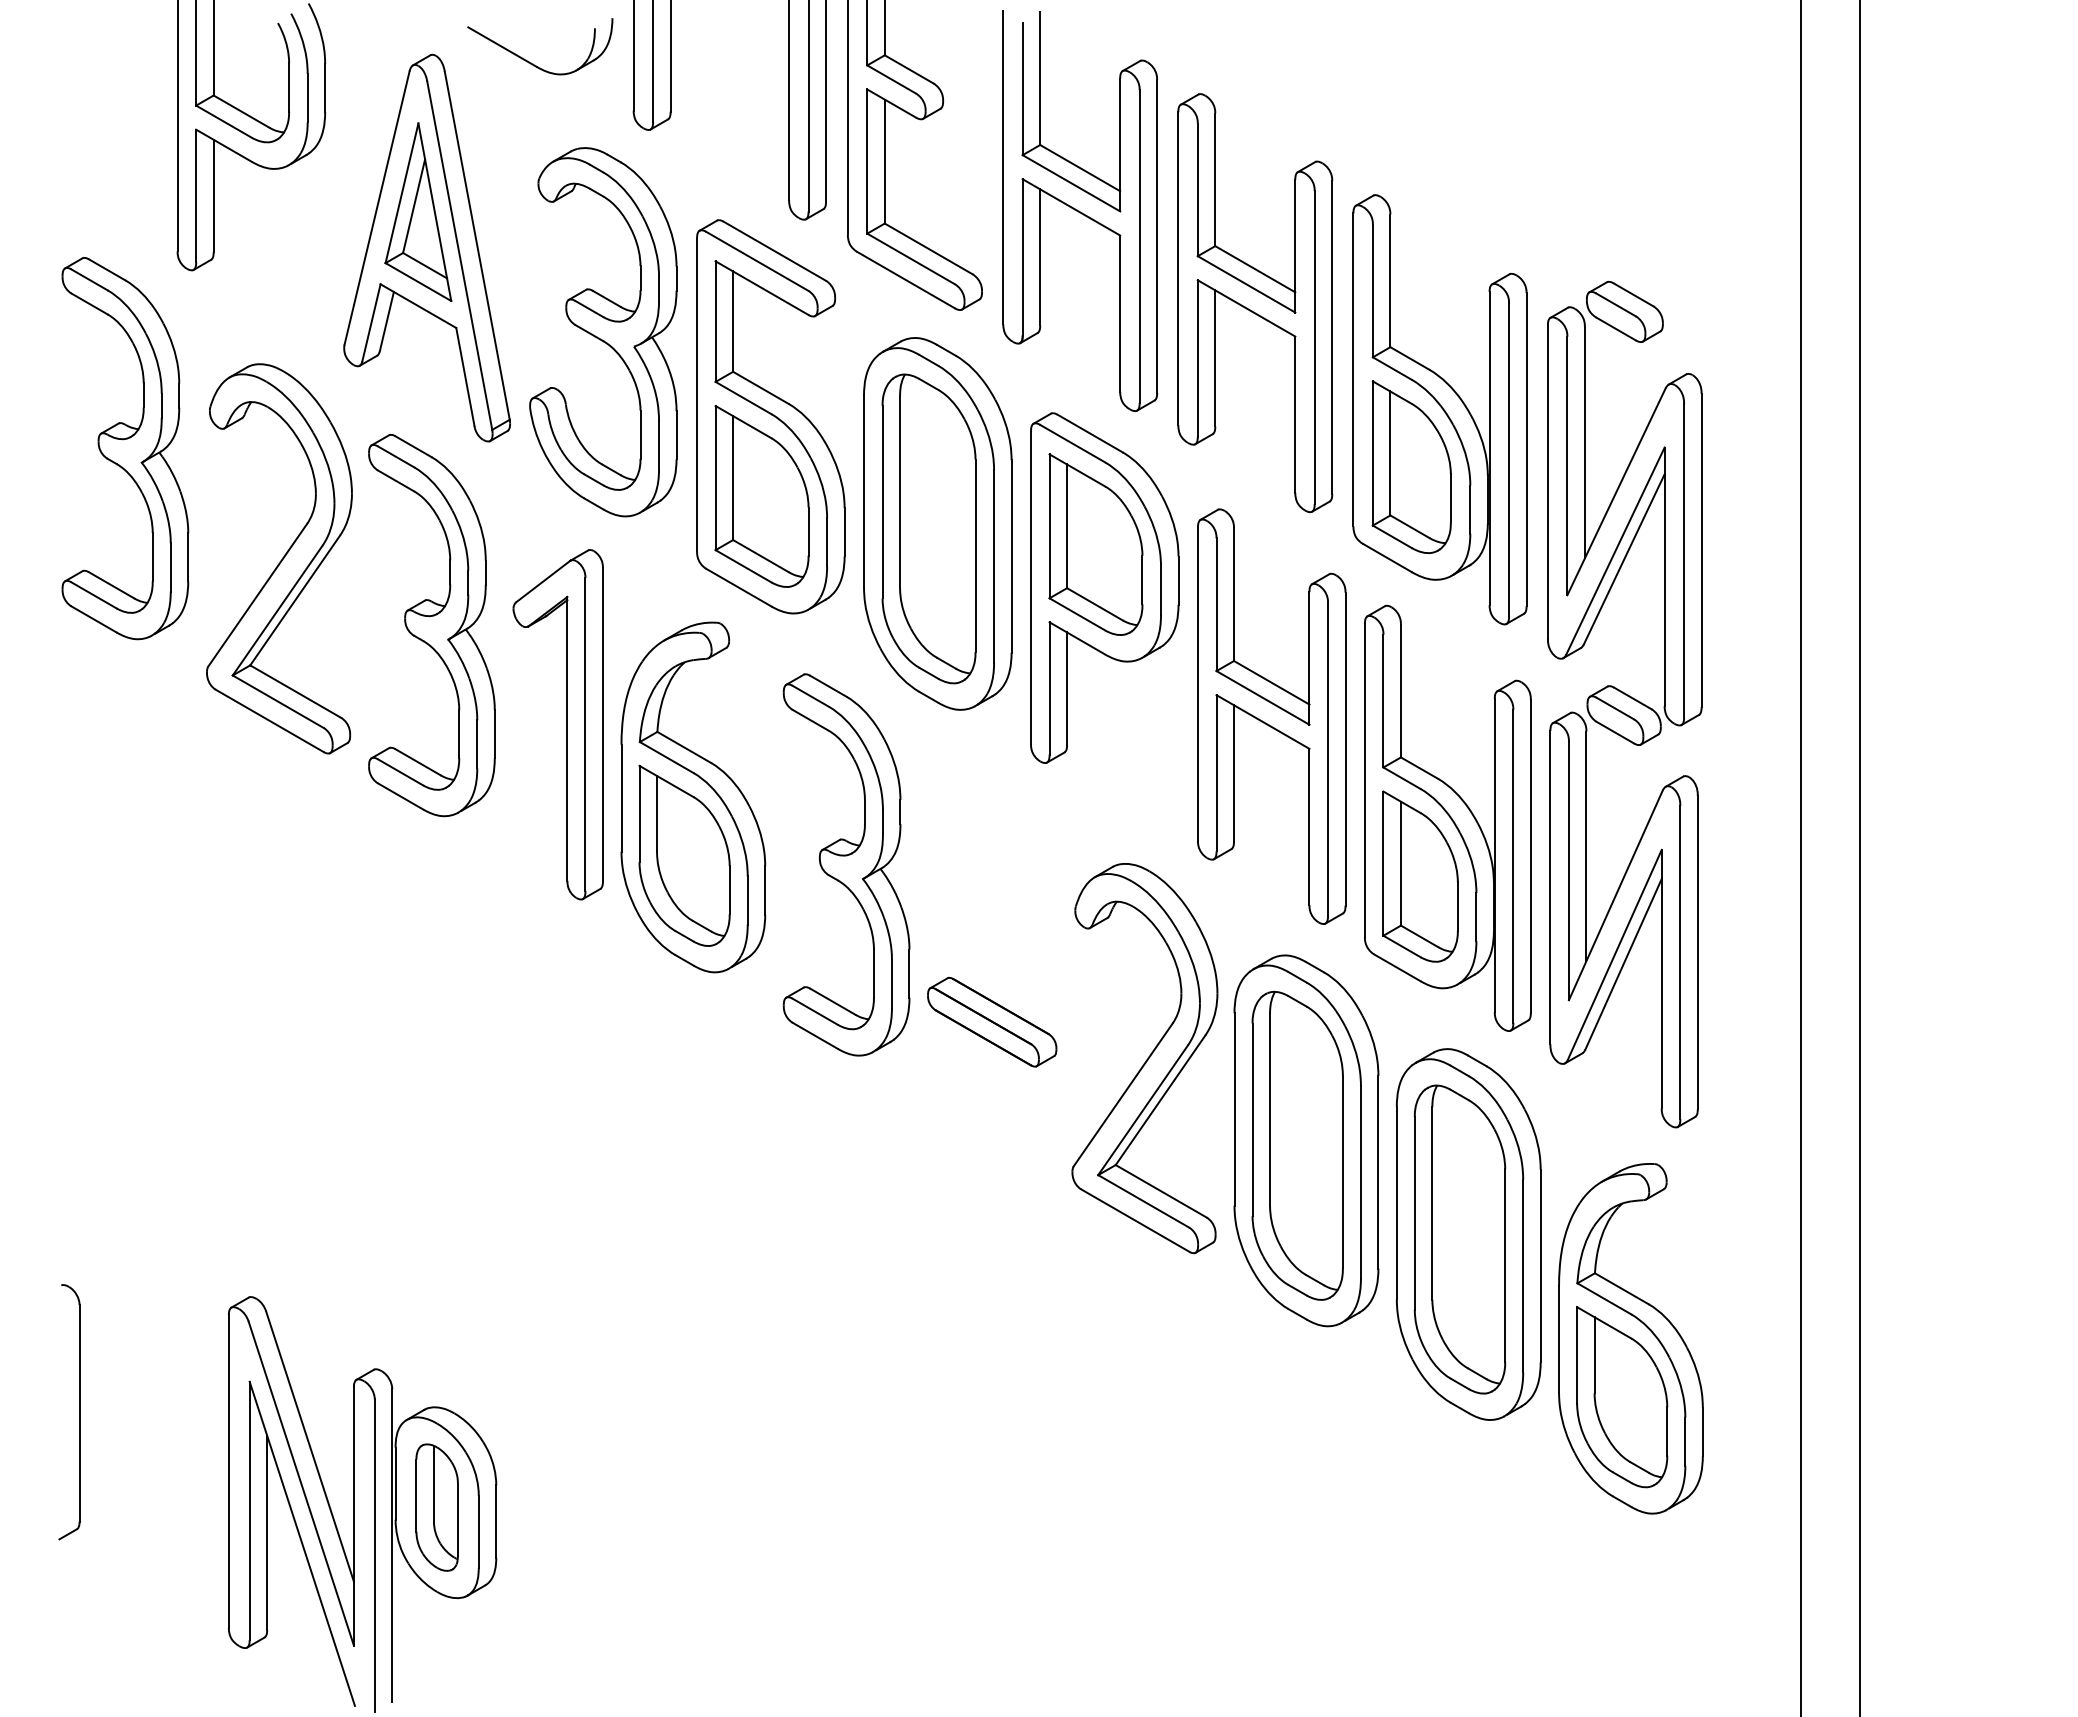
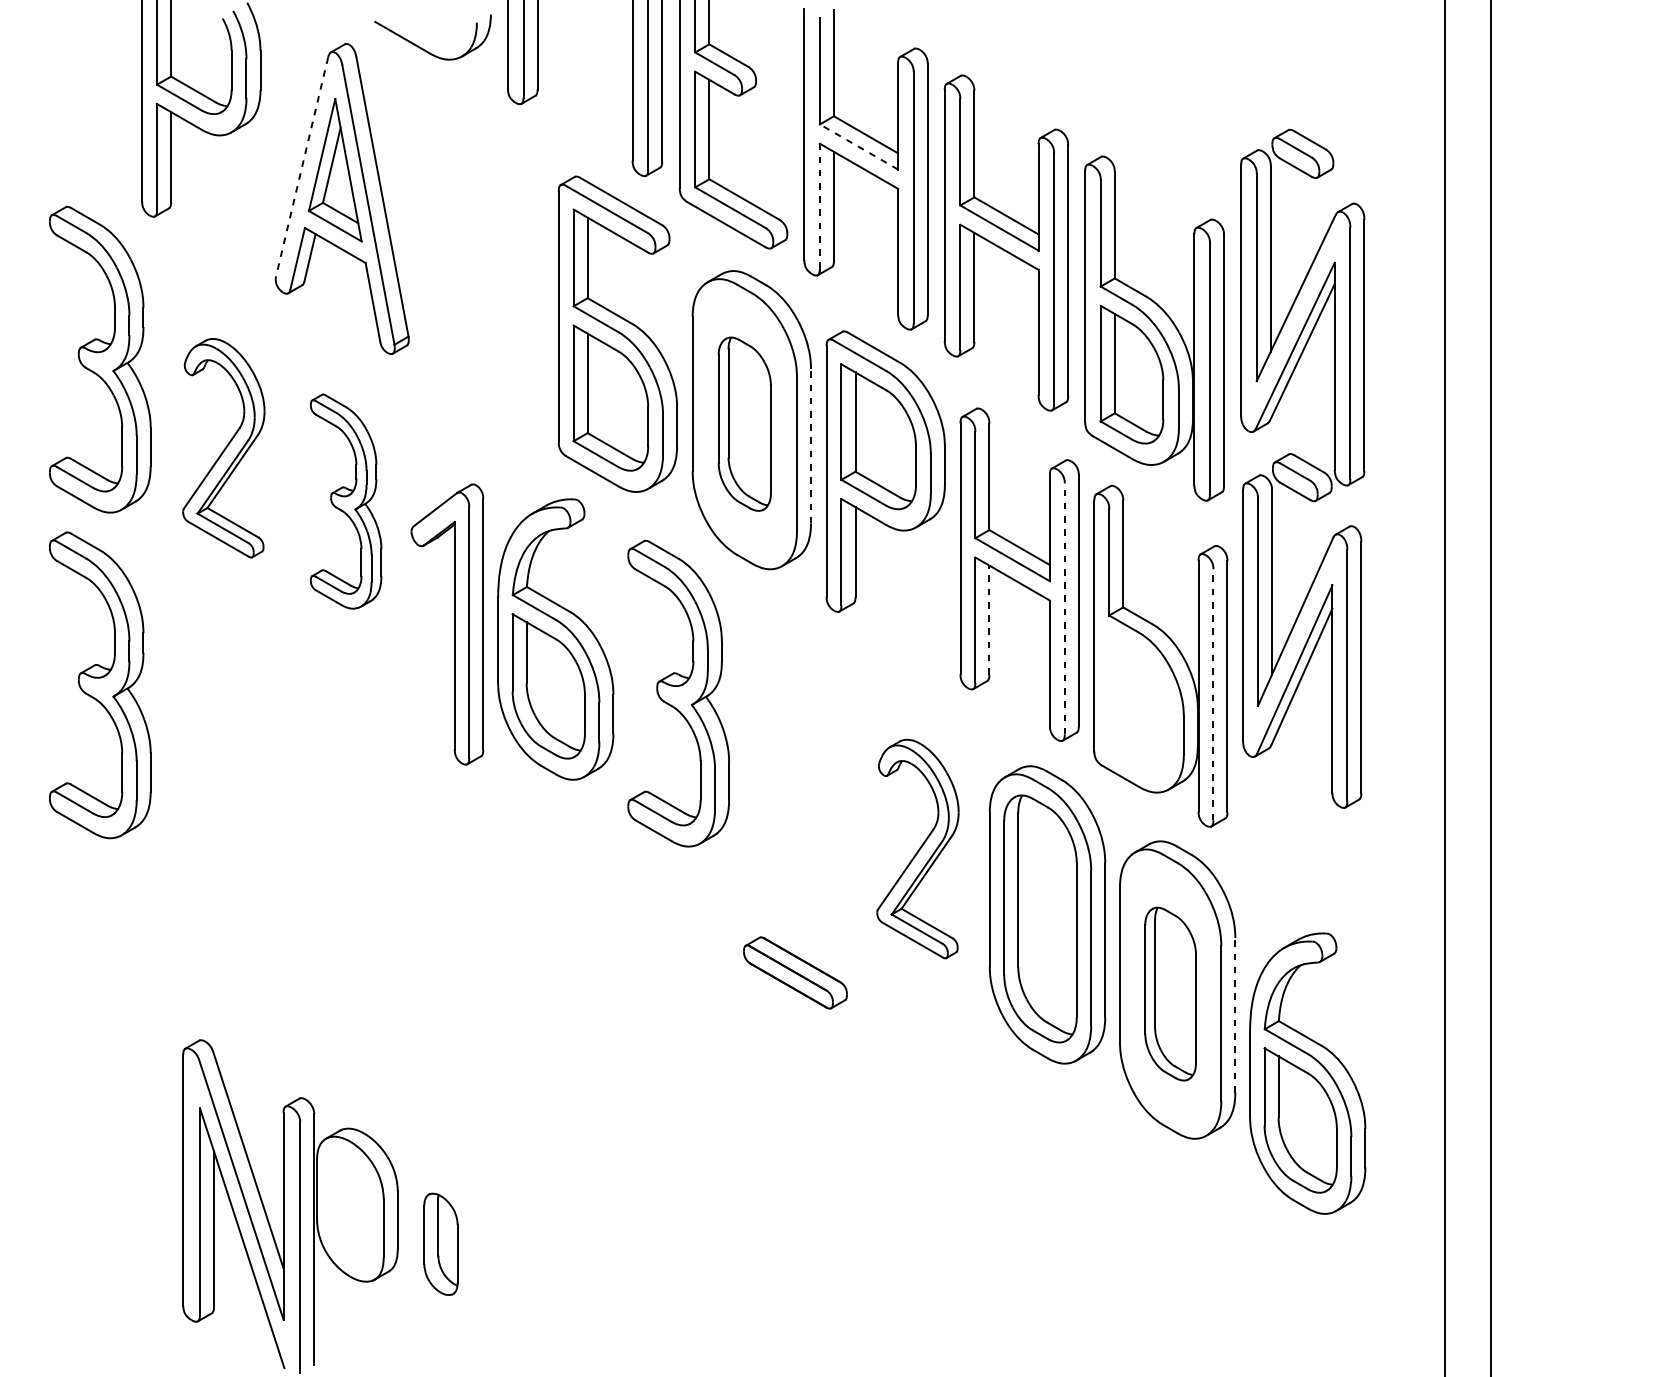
line: (1071, 183) -> (859, 147), solid -> dashed
line: (376, 208) -> (301, 167), solid -> dashed
line: (1022, 256) -> (819, 205), solid -> dashed
part: (603, 332) -> (483, 266), removed
part: (928, 528) -> (744, 423), size x0.7
line: (1011, 555) -> (810, 445), solid -> dashed
part: (279, 558) -> (223, 447), size x0.7
part: (431, 625) -> (345, 501), size x0.7
part: (1624, 704) -> (1302, 468), moved
part: (566, 724) -> (454, 624), moved
line: (1328, 758) -> (1065, 608), solid -> dashed
line: (1234, 772) -> (989, 619), solid -> dashed
part: (125, 854) -> (100, 685), added
line: (1513, 865) -> (1213, 694), solid -> dashed
part: (1420, 876) -> (1138, 702), removed
part: (992, 1021) -> (795, 972), moved
part: (1144, 1058) -> (917, 848), size x0.7
part: (1459, 1239) -> (1170, 994), size x0.7
line: (1540, 1265) -> (1235, 1014), solid -> dashed
part: (79, 1412) -> (63, 1132), removed
part: (436, 1507) -> (440, 1244), moved

